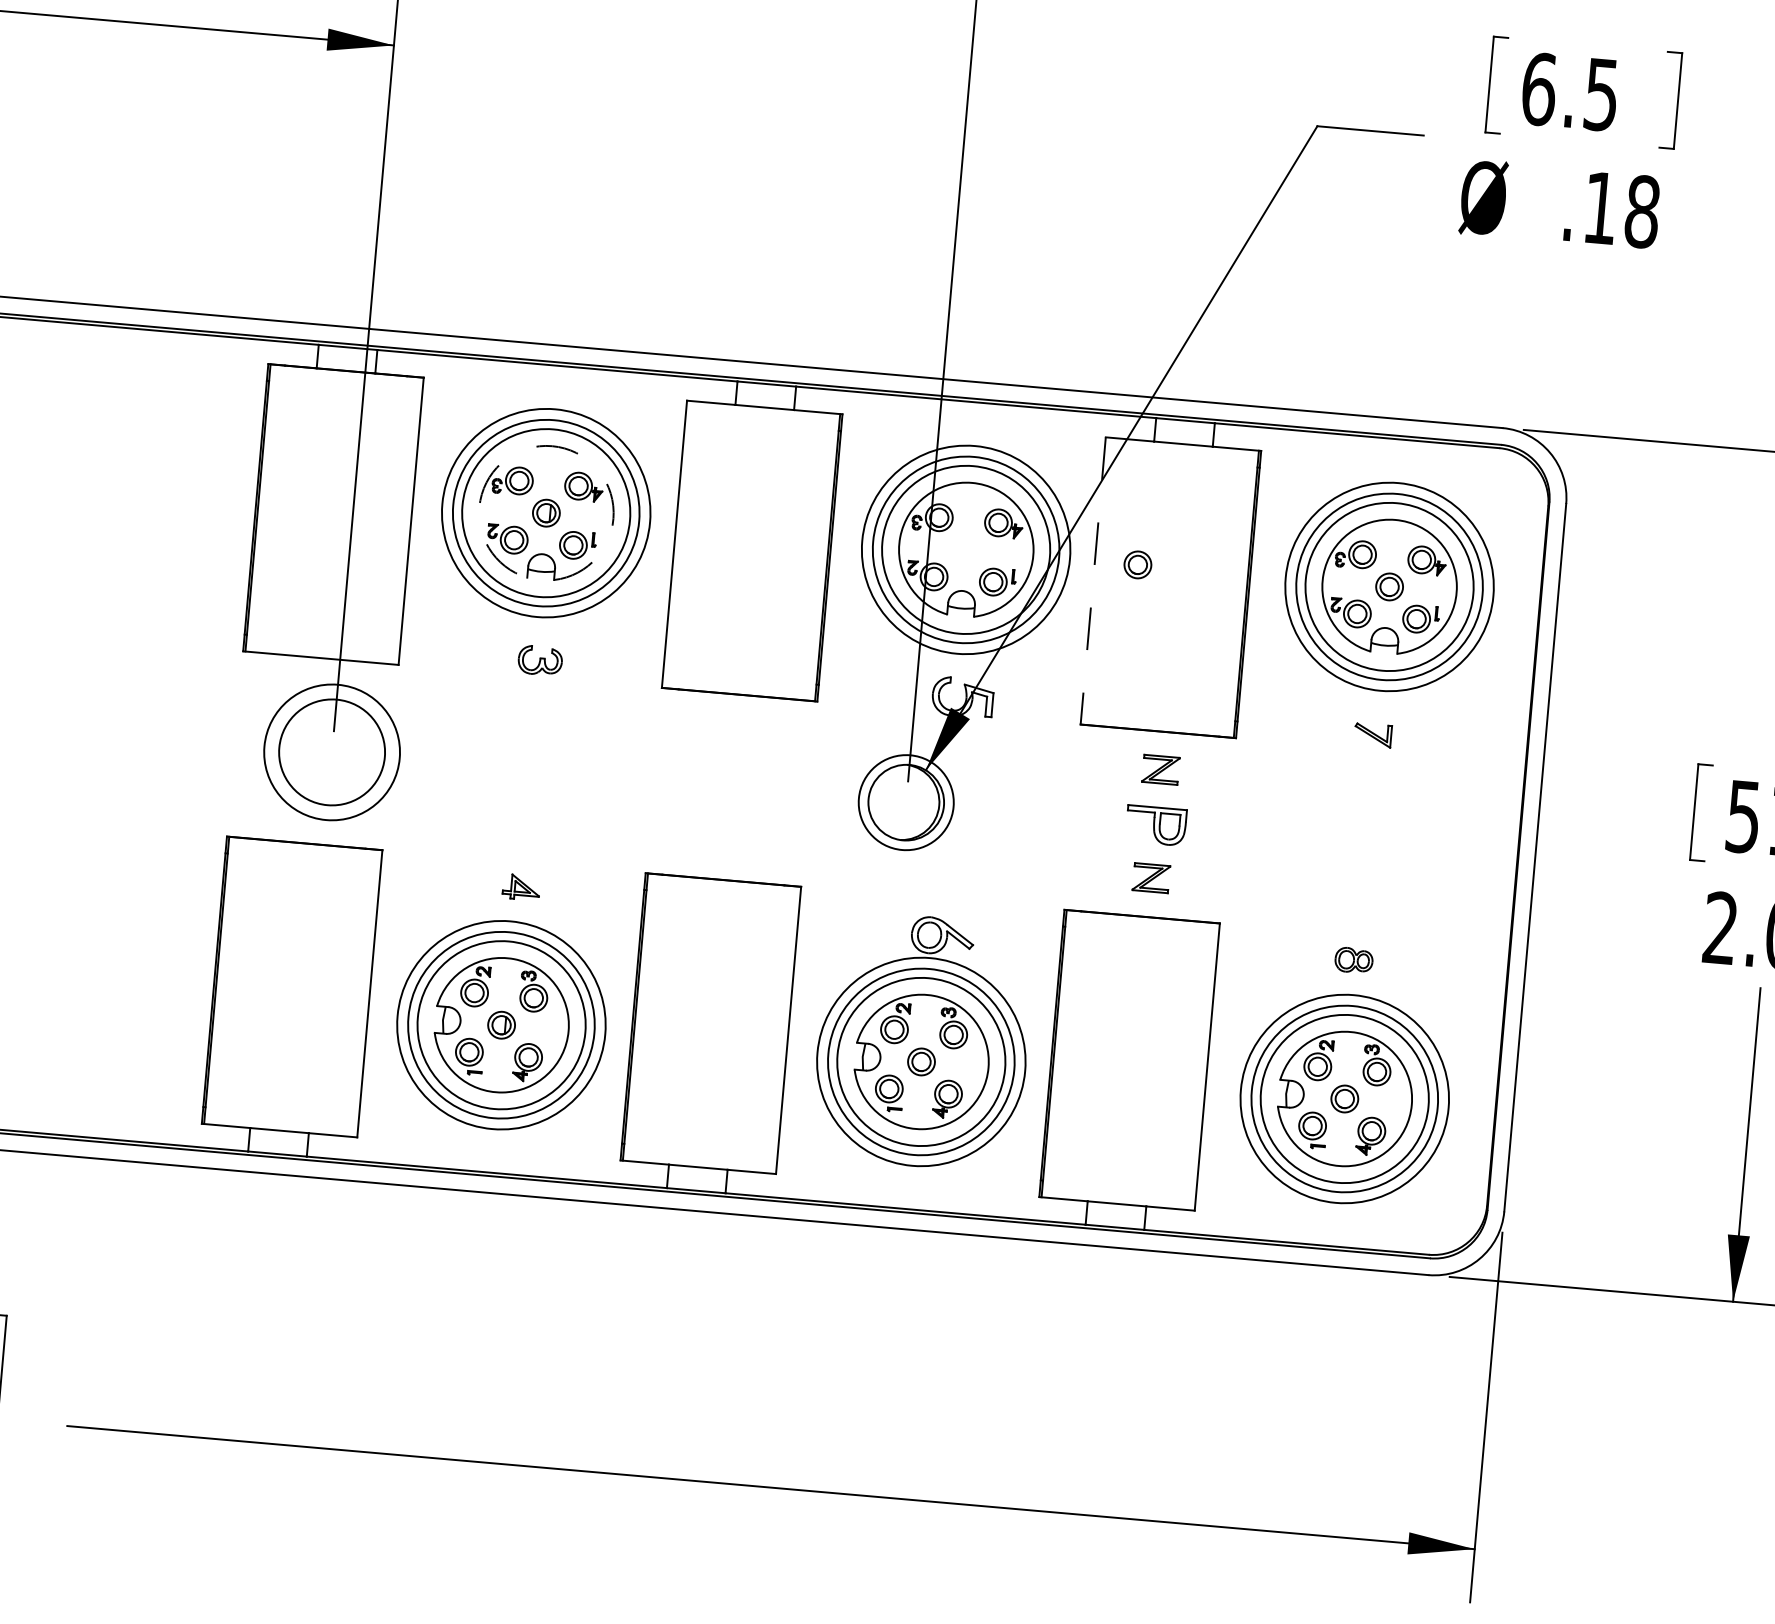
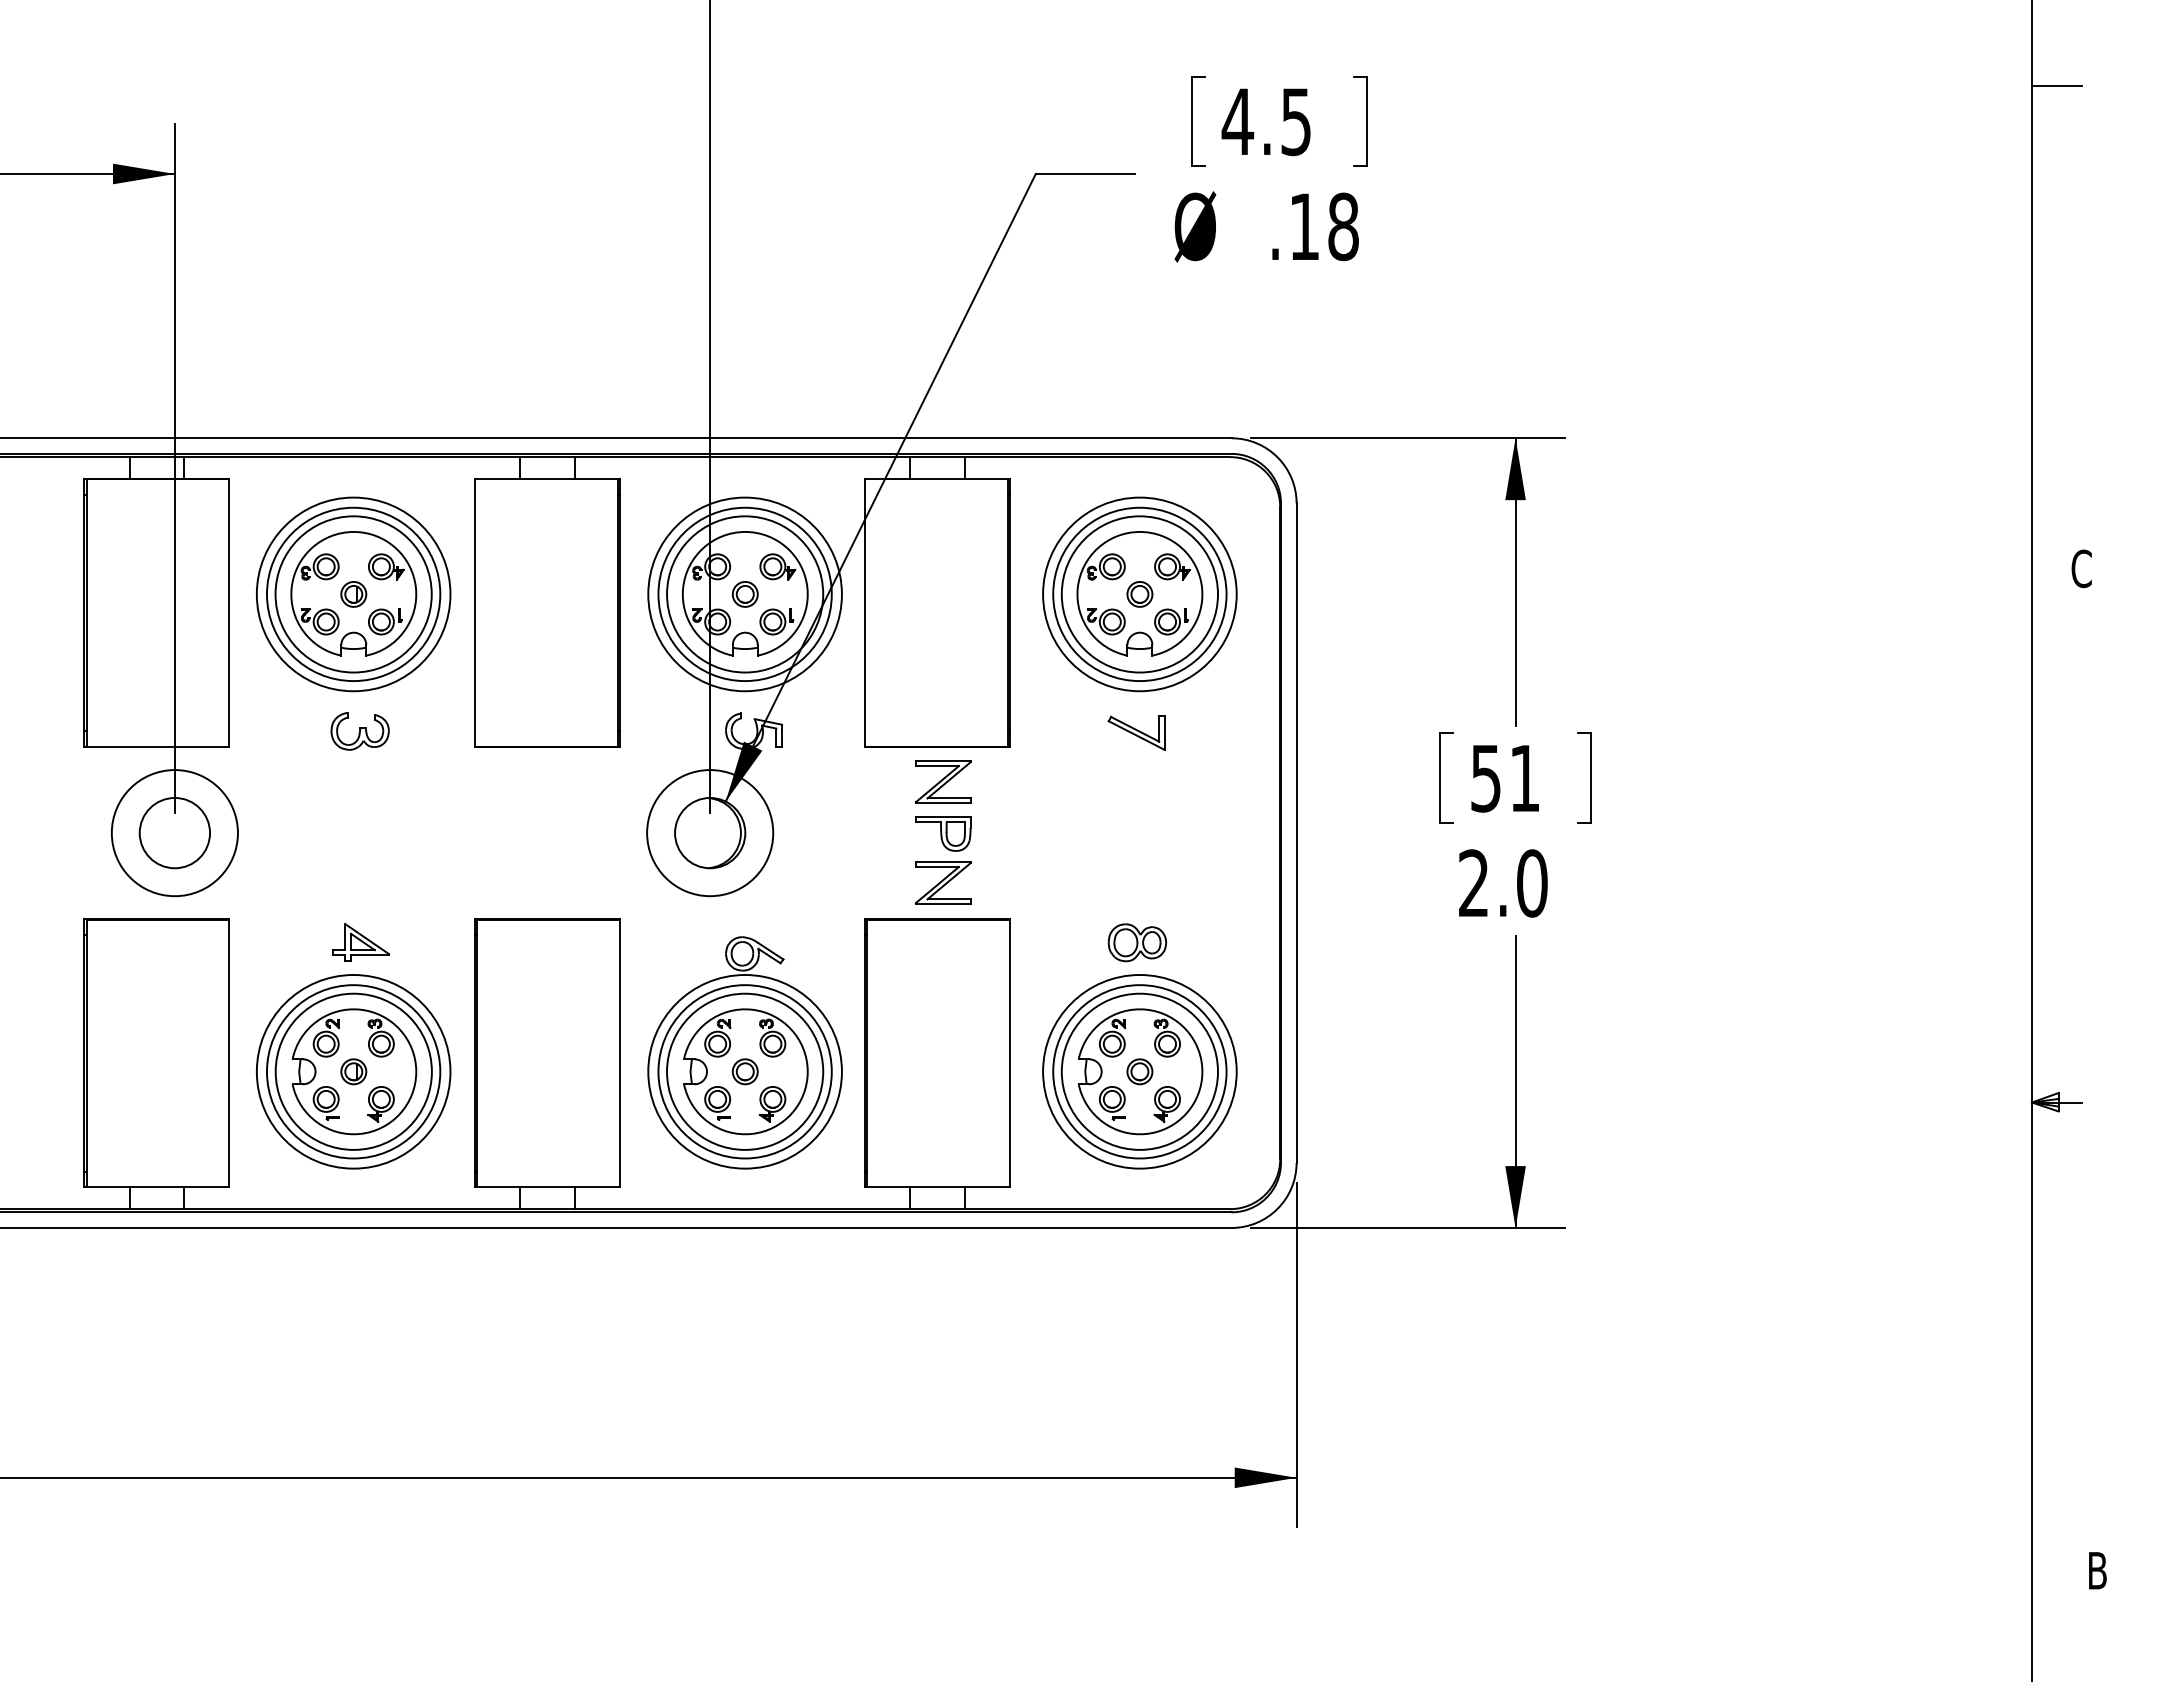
text: (1538, 88) -> (1237, 121), 6.5 -> 4.5
arc: (551, 445) -> (353, 531), dashed -> solid
part: (1137, 564) -> (744, 594), moved
line: (1093, 580) -> (865, 612), dashed -> solid
part: (539, 660) -> (359, 731), size x1.43
part: (1372, 734) -> (1136, 732), size x1.67
circle: (331, 751) -> (174, 832), size x0.71
part: (1160, 769) -> (942, 781), size x1.67
circle: (906, 803) -> (710, 833), size x1.43
part: (1150, 877) -> (942, 882), size x1.67
part: (520, 887) -> (360, 942), size x1.67
part: (1353, 959) -> (1136, 942), size x1.67

